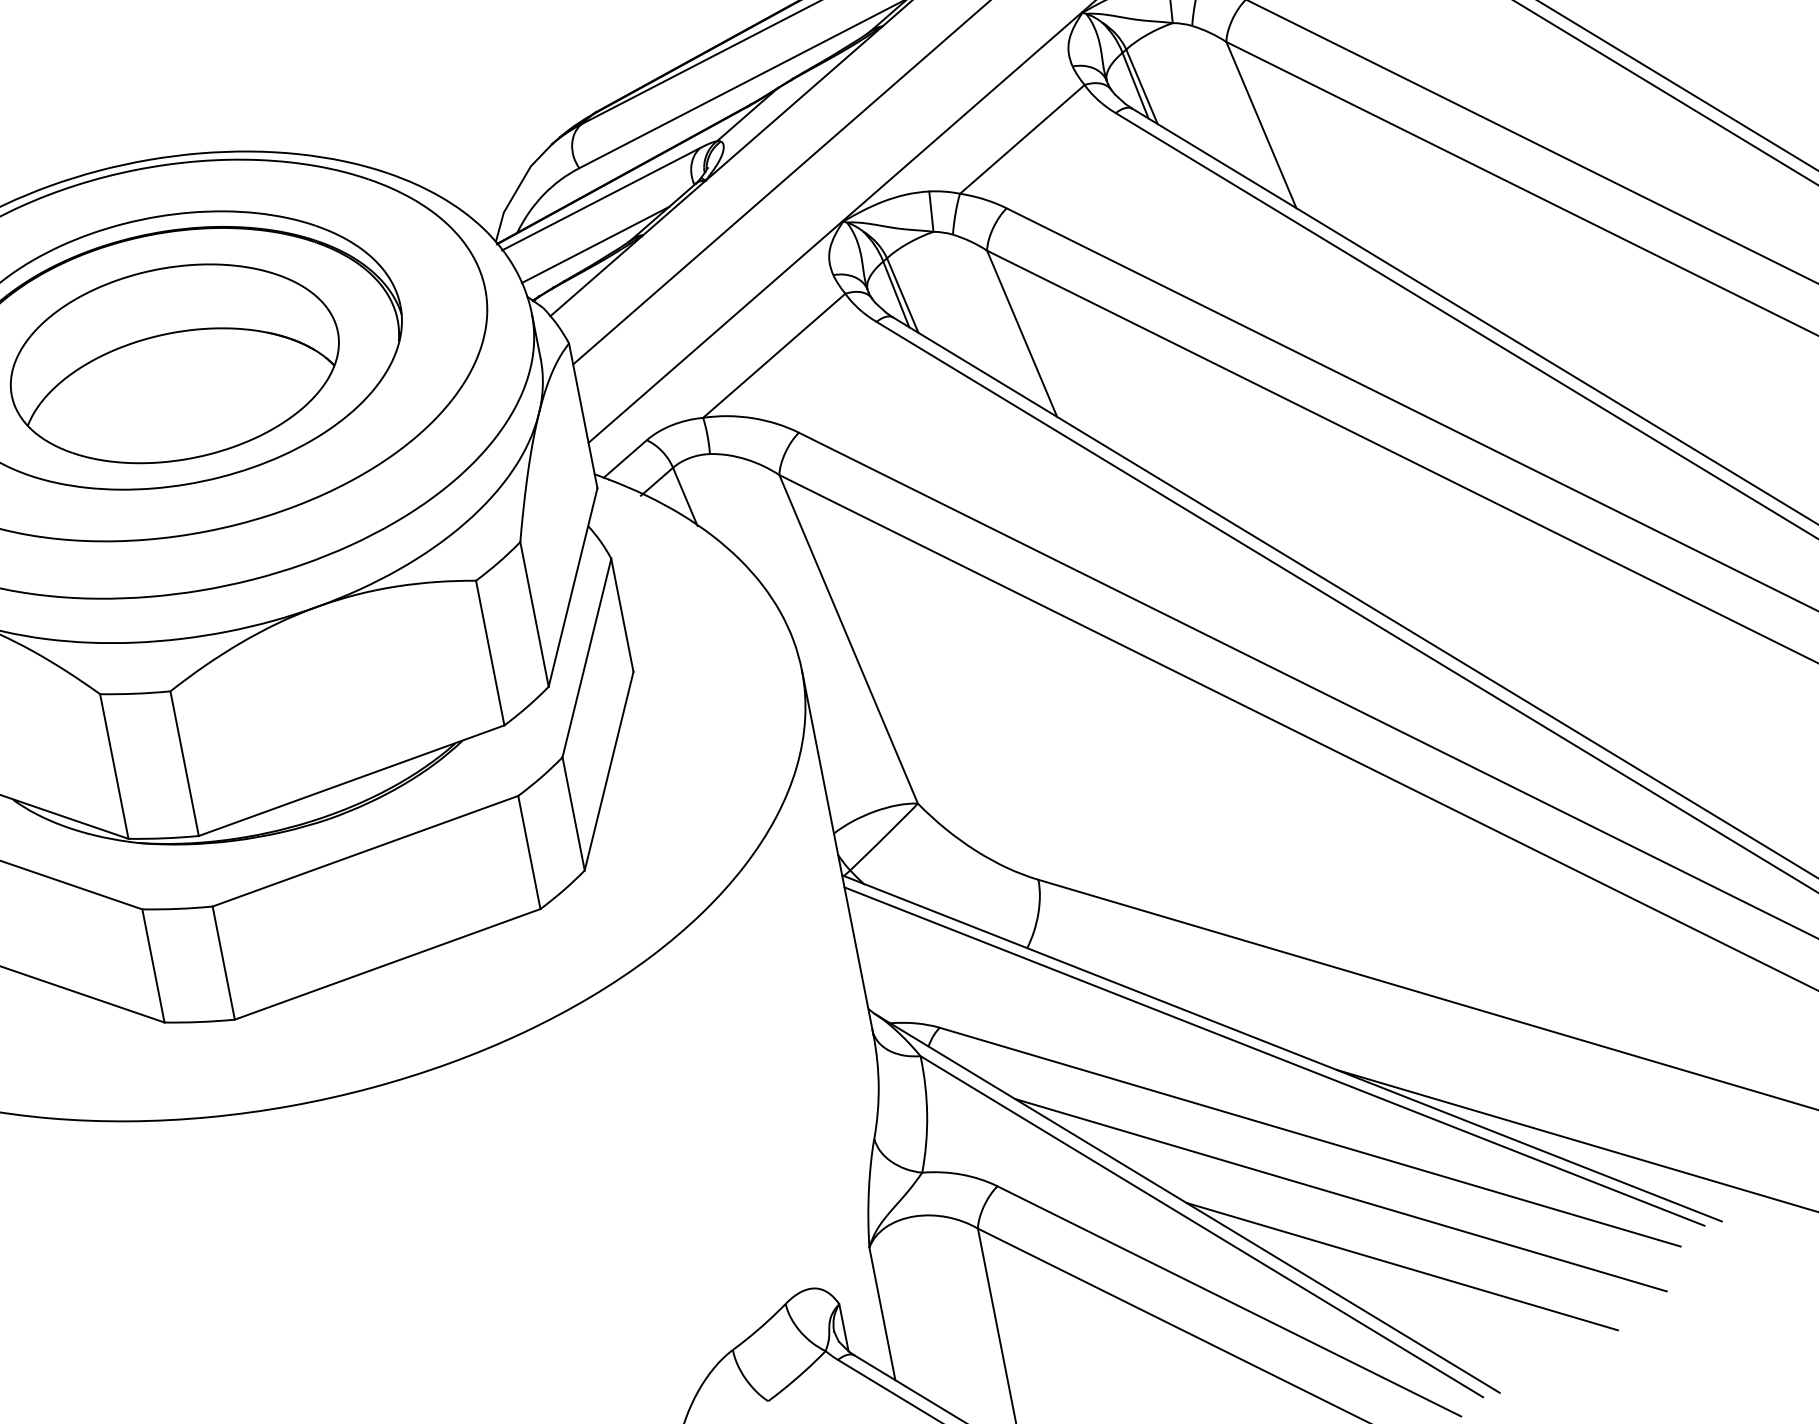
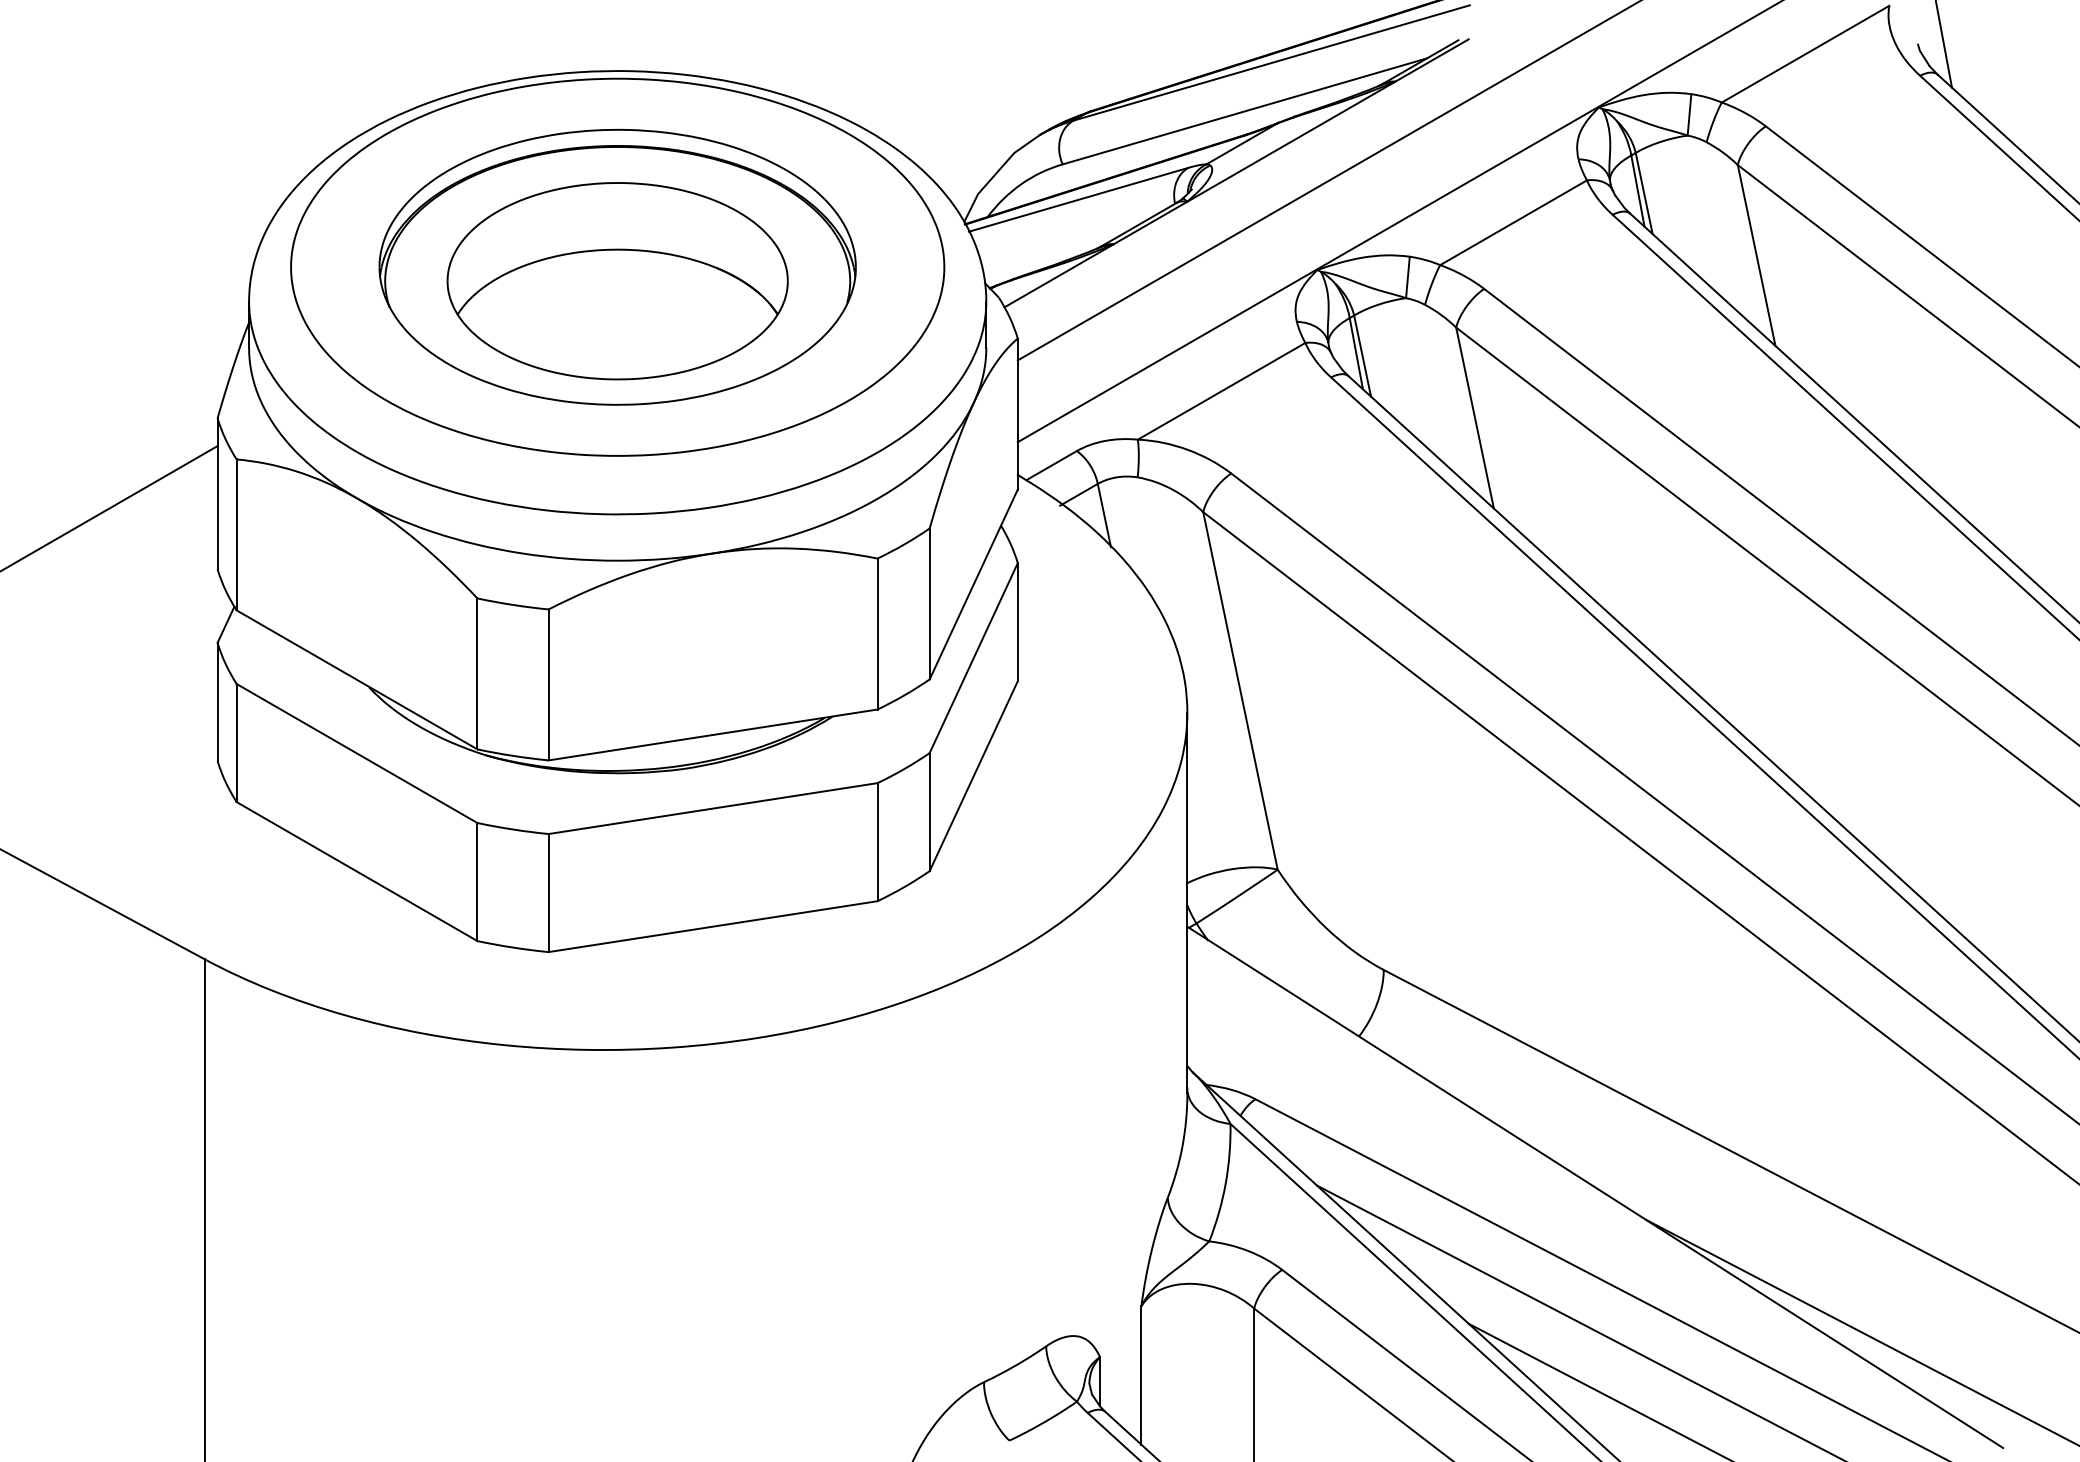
line: (595, 244) -> (1063, 244), removed
line: (1273, 1056) -> (1585, 1193), removed

